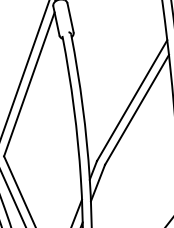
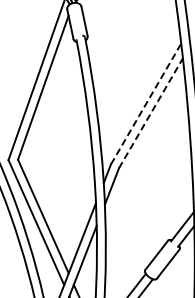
line: (132, 100) -> (146, 103), solid -> dashed
line: (136, 110) -> (150, 113), solid -> dashed

